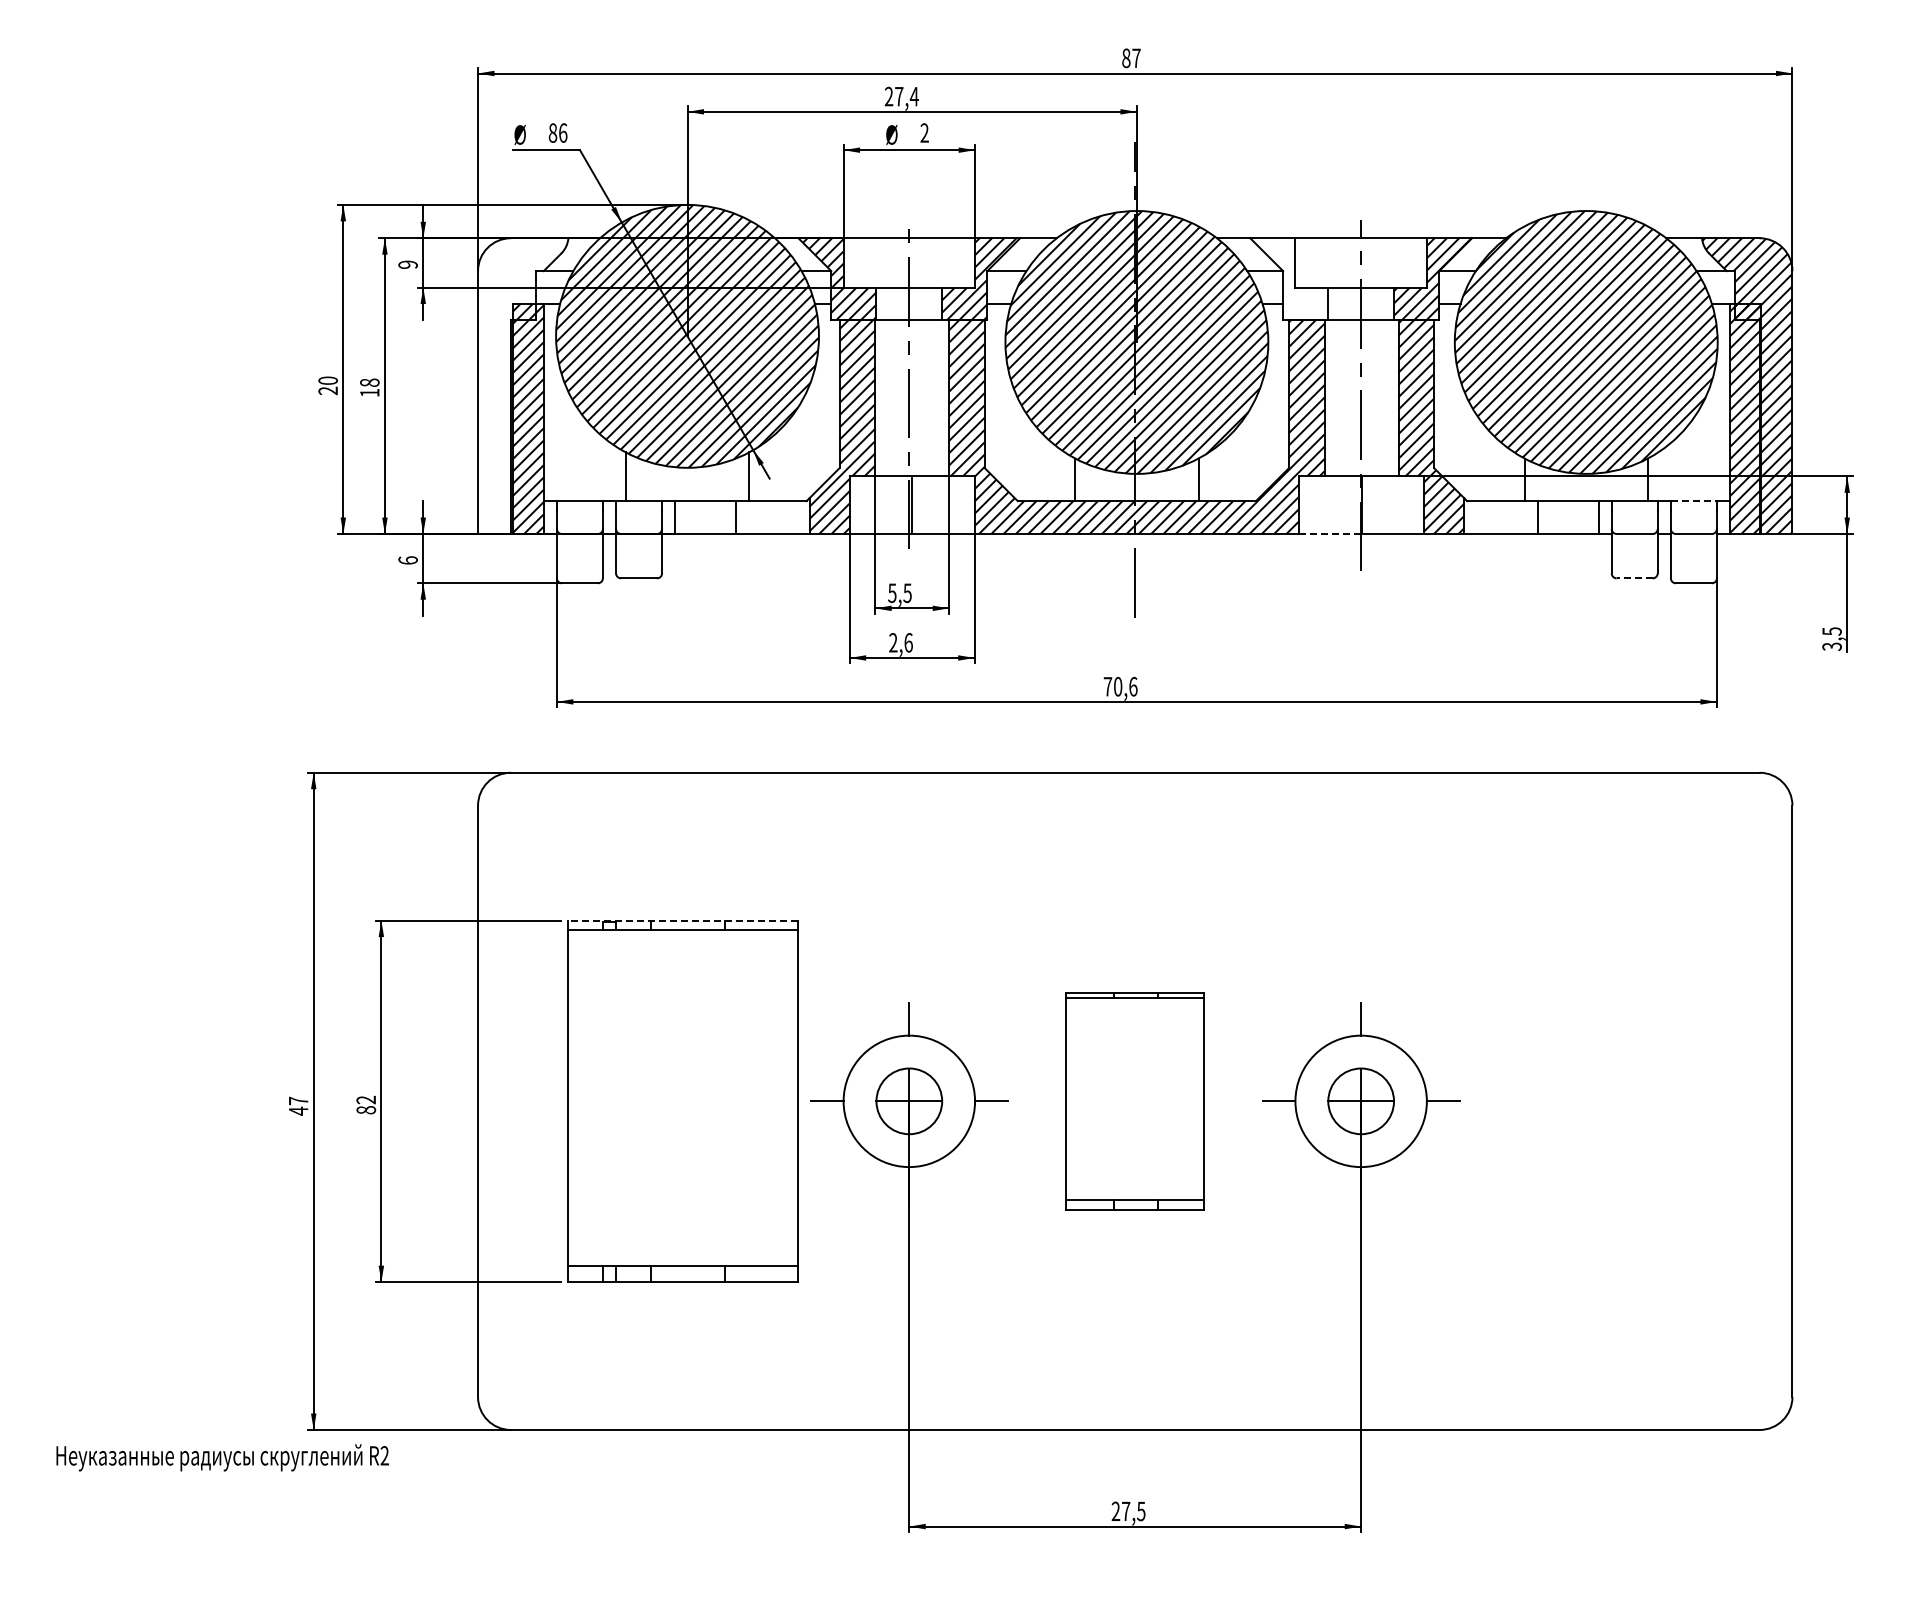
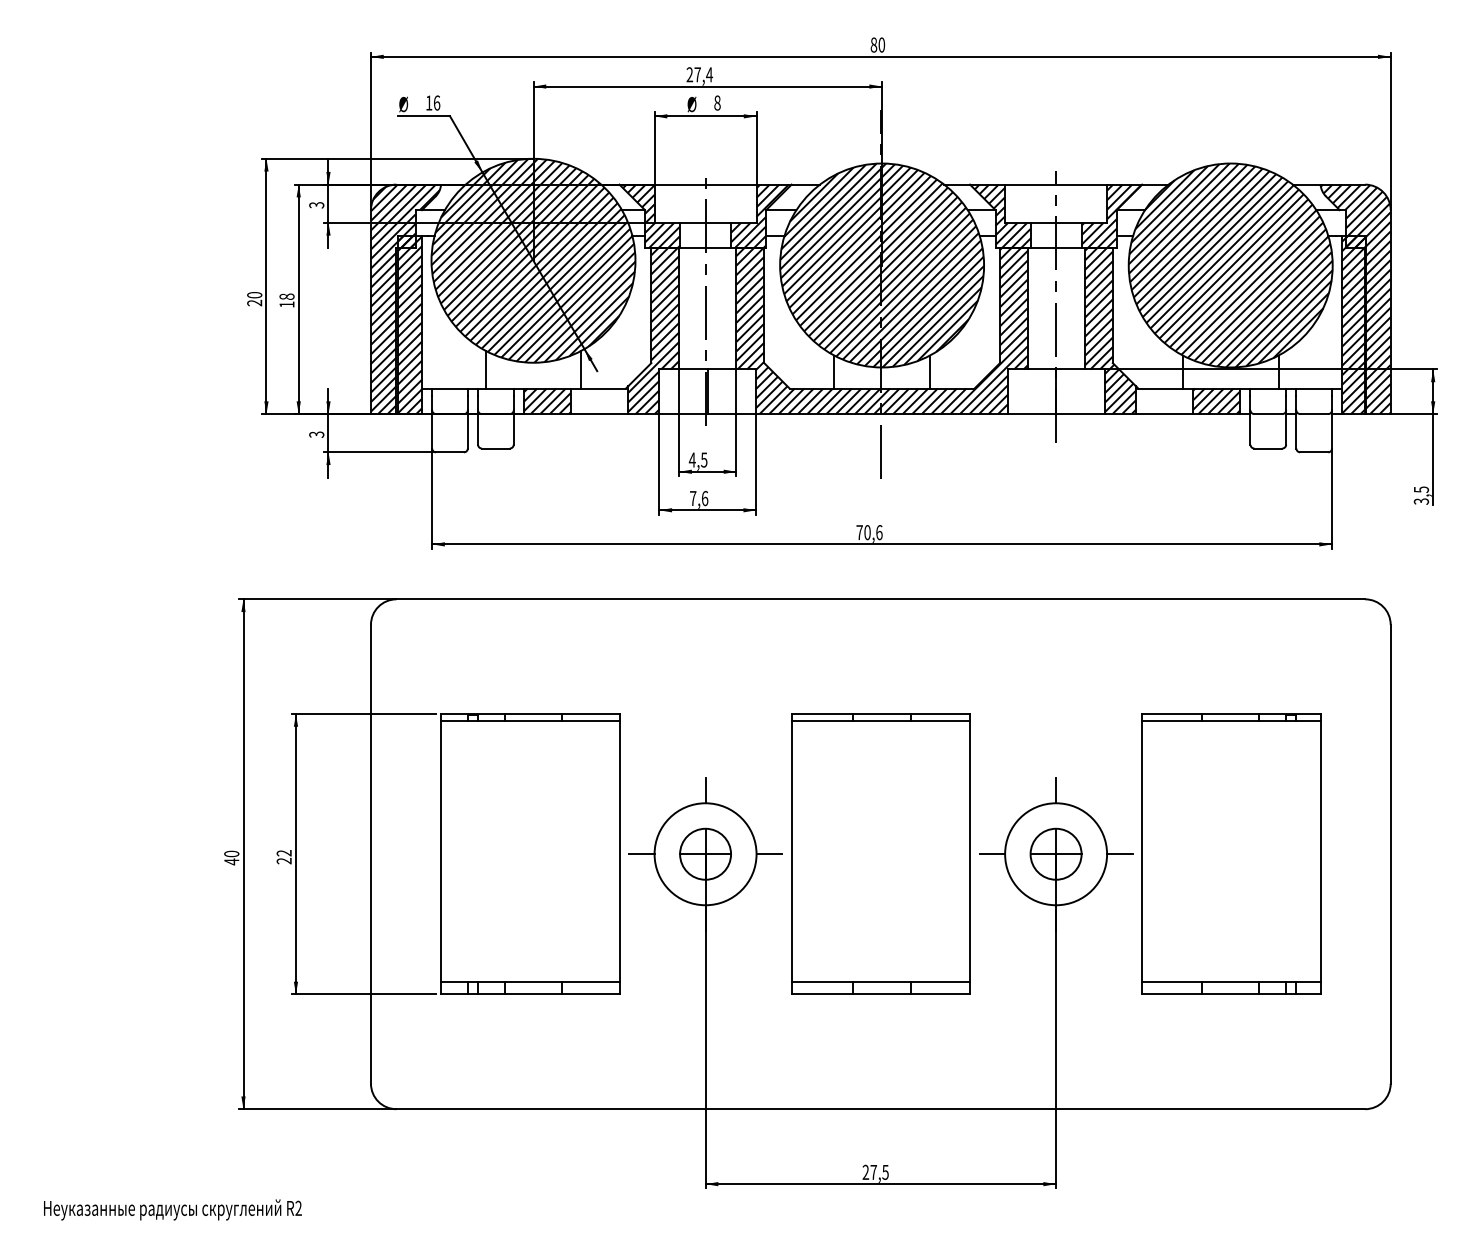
text: (1136, 58) -> (881, 45), 87 -> 80
text: (552, 132) -> (428, 102), 86 -> 16
text: (924, 132) -> (717, 102), 2 -> 8
text: (407, 264) -> (316, 205), 9 -> 3
hatch: (1292, 279) -> (1002, 216), added
hatch: (522, 385) -> (405, 298), added
line: (1694, 501) -> (1314, 388), dashed -> solid
hatch: (705, 517) -> (547, 401), added
hatch: (1568, 517) -> (1216, 401), added
line: (1330, 533) -> (1032, 413), dashed -> solid
text: (407, 560) -> (316, 434), 6 -> 3
line: (1634, 578) -> (1268, 448), dashed -> solid
text: (891, 593) -> (691, 460), 5,5 -> 4,5
text: (893, 642) -> (693, 498), 2,6 -> 7,6
line: (682, 920) -> (529, 713), dashed -> solid
text: (298, 1100) -> (231, 853), 47 -> 40
part: (1134, 1101) -> (880, 854), size x1.67
part: (1586, 1101) -> (1230, 854), added
text: (366, 1110) -> (284, 861), 82 -> 22
text: (222, 1457) -> (172, 1209), moved

